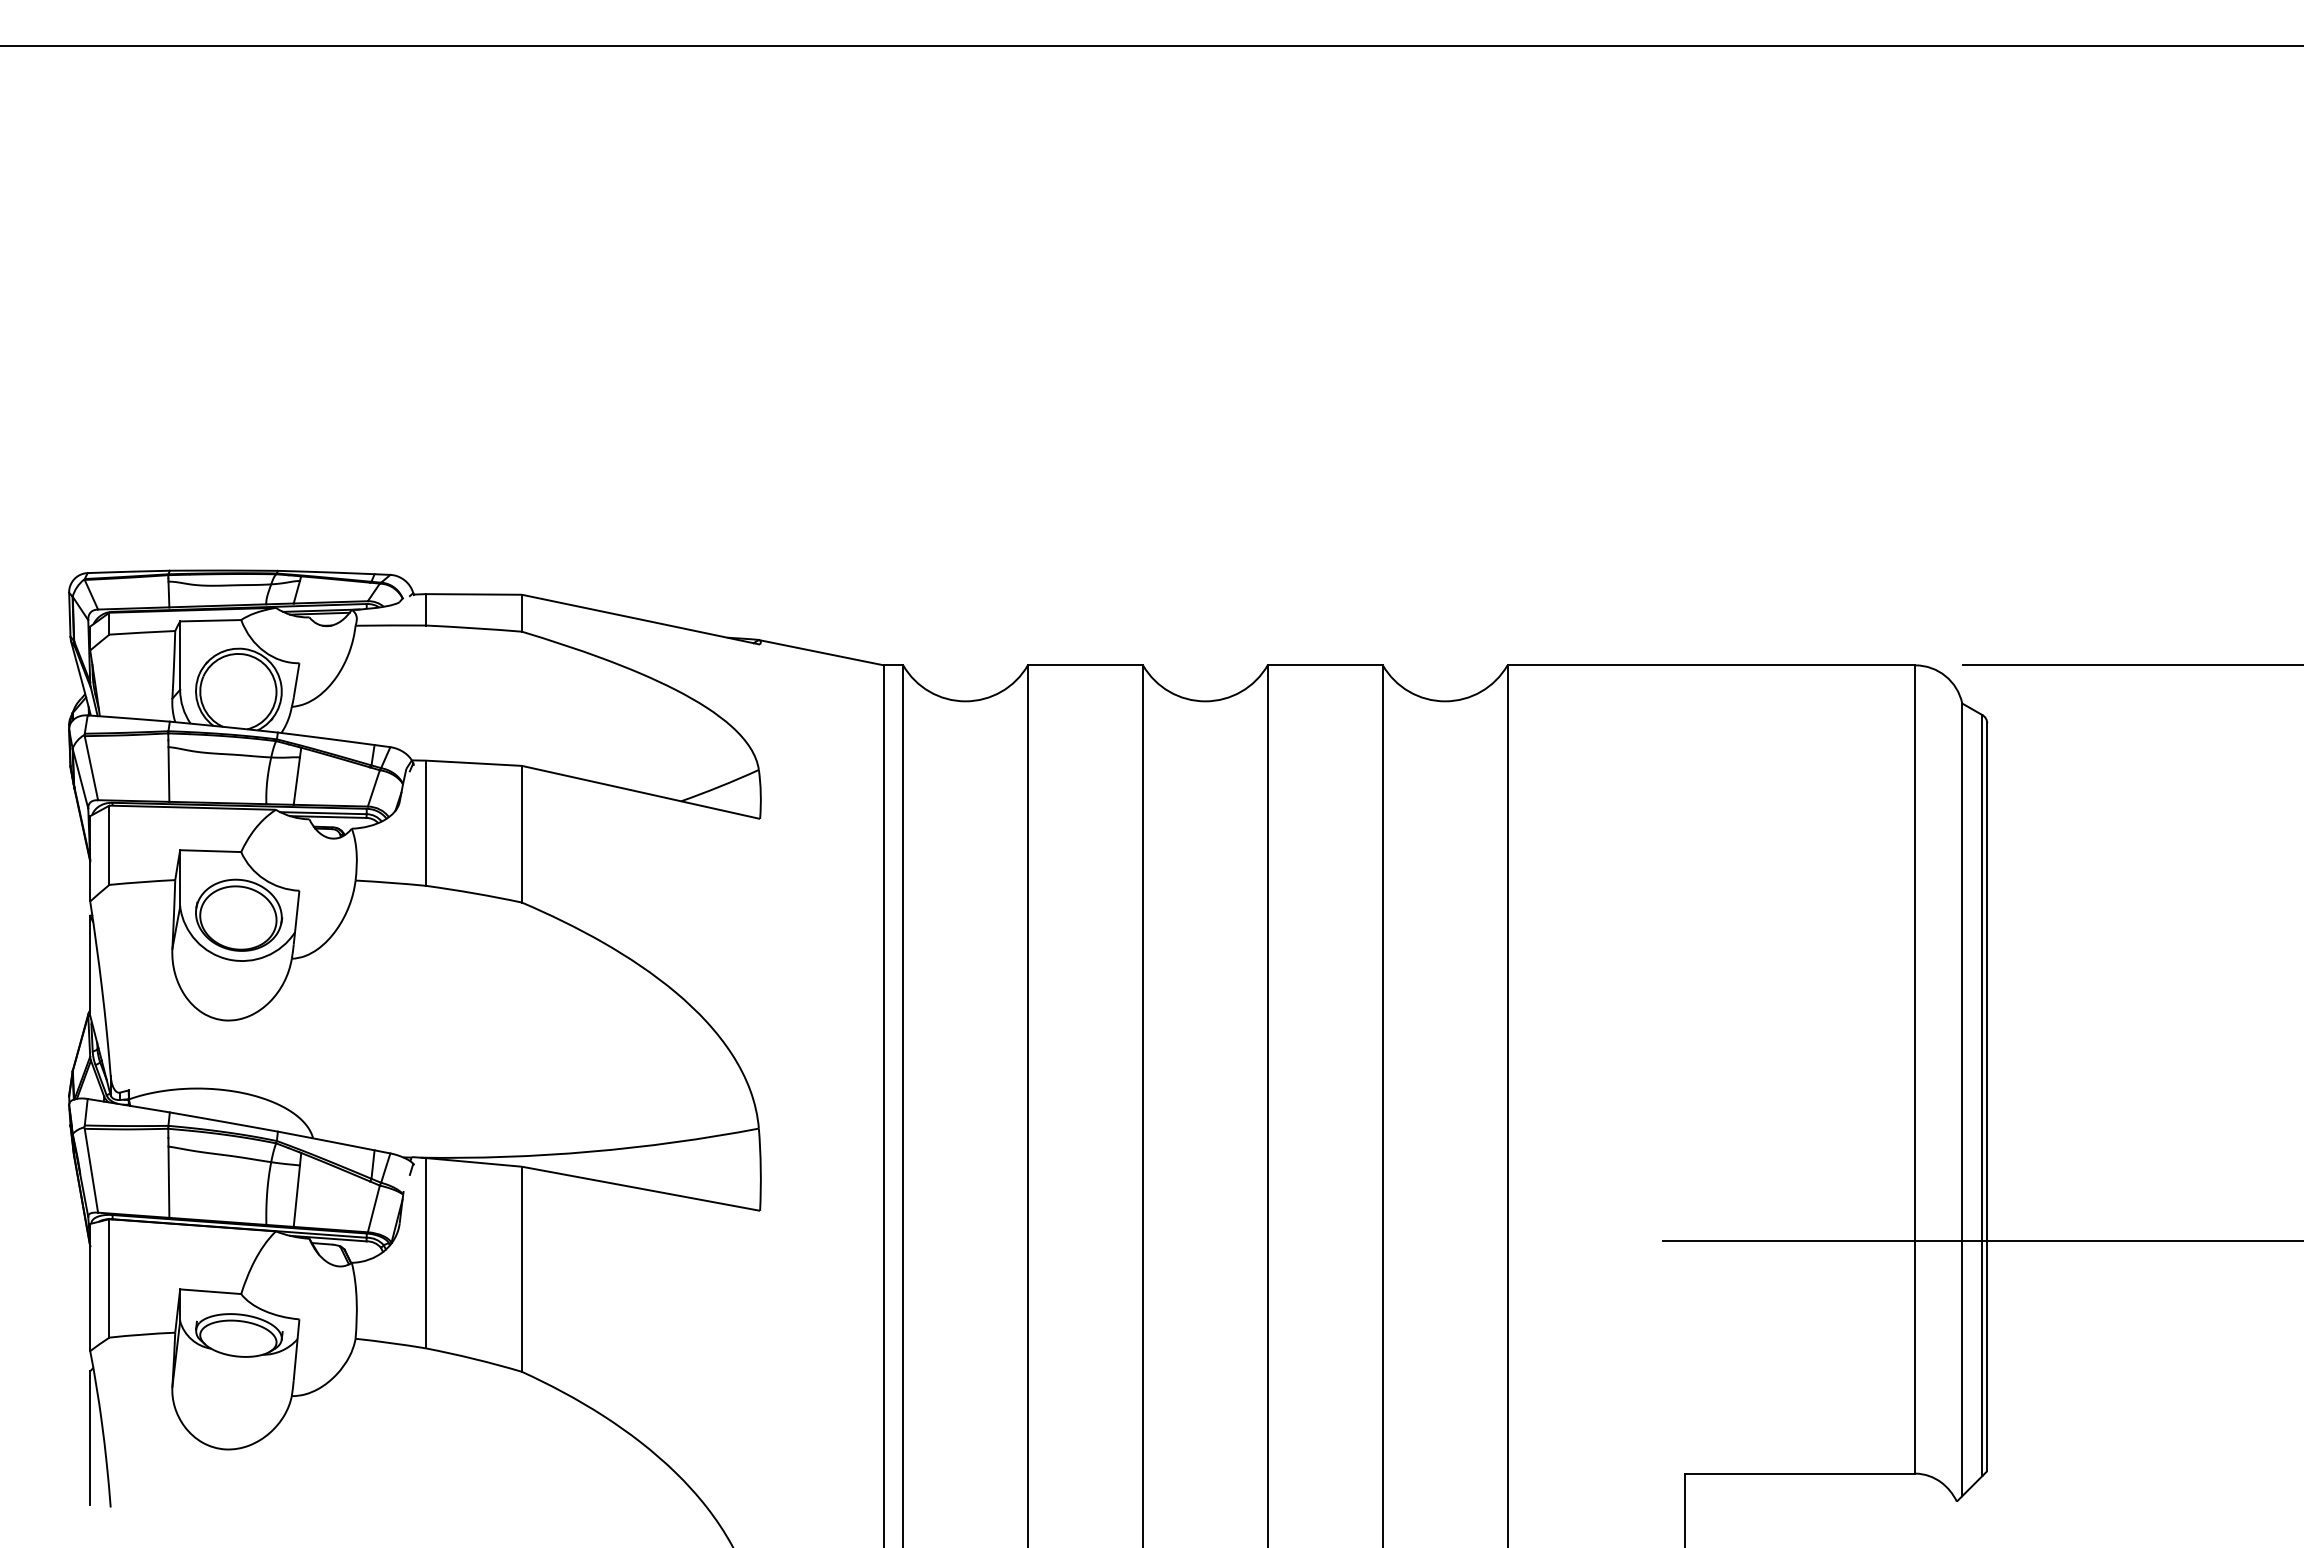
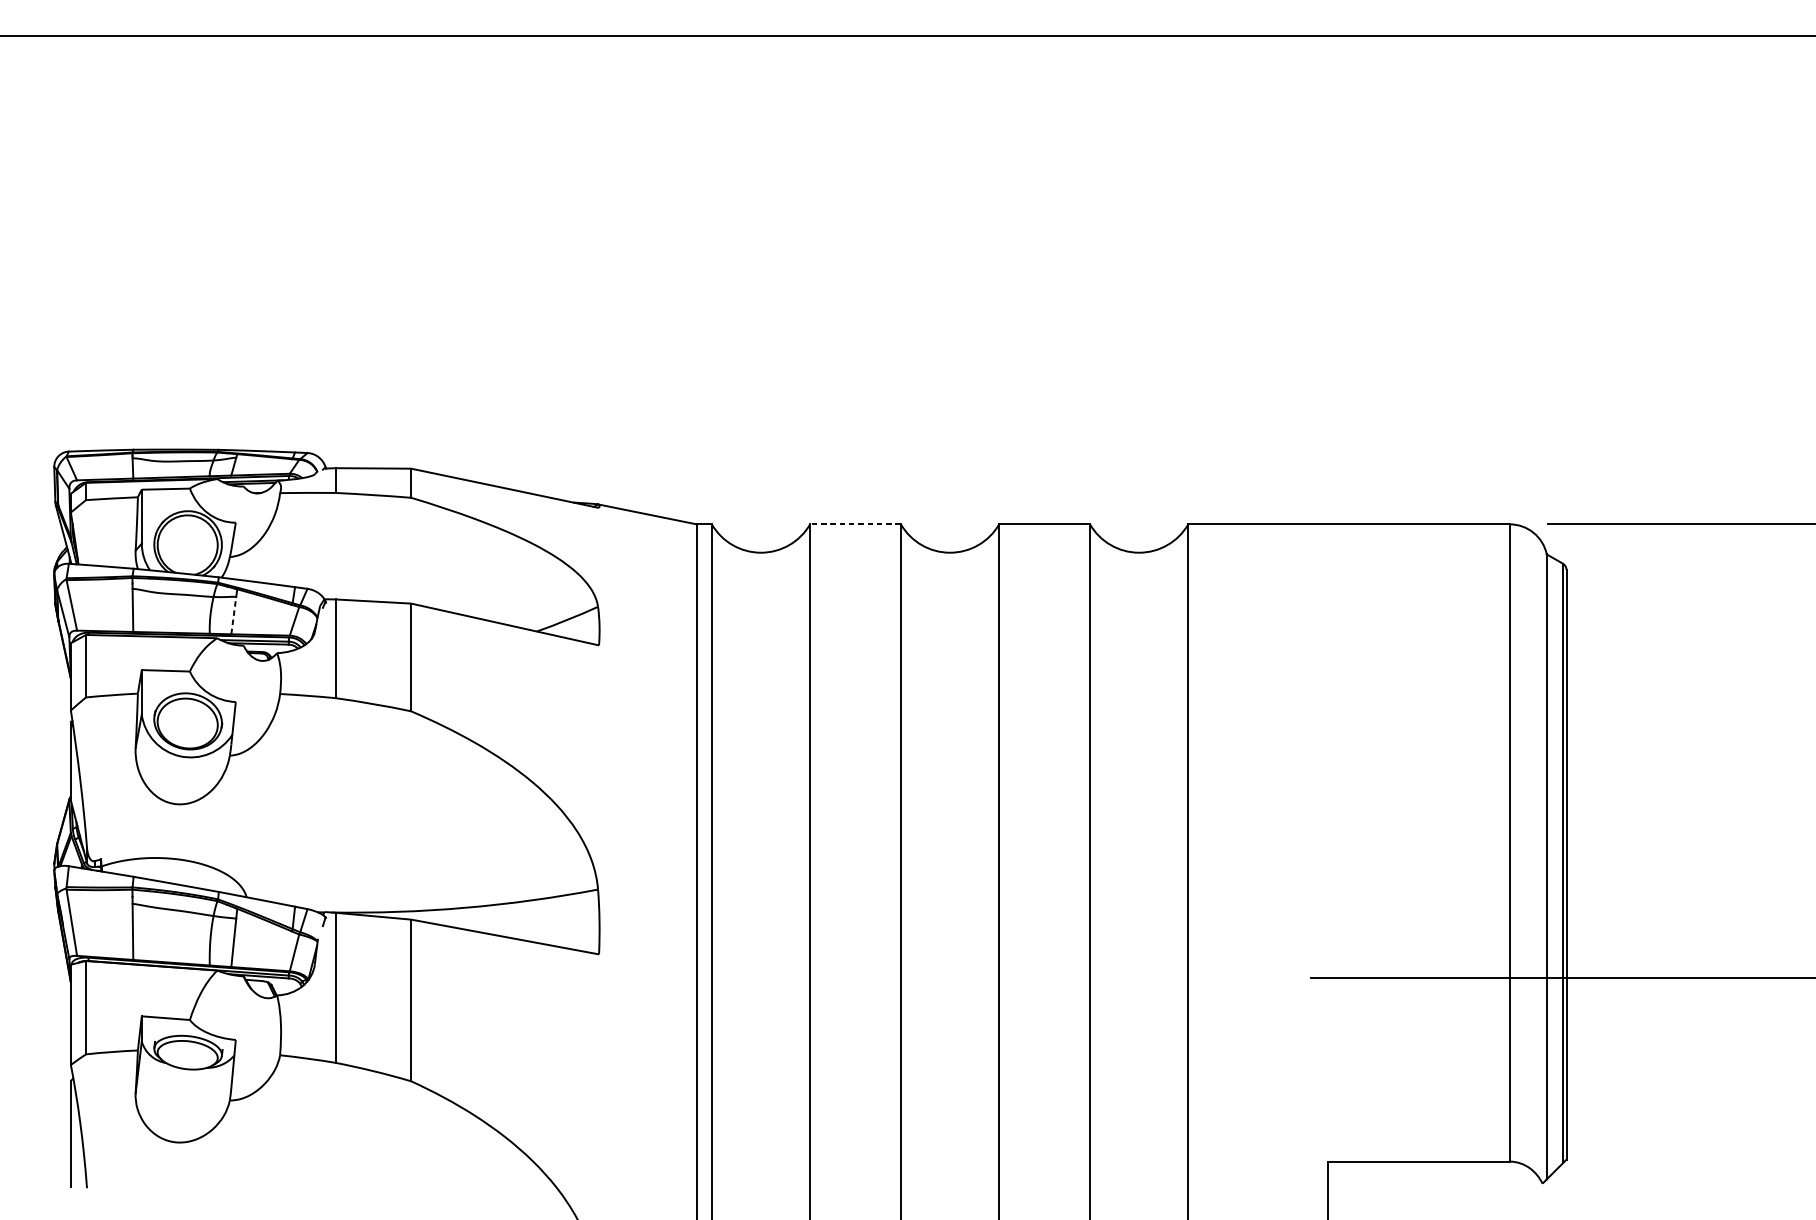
line: (1085, 665) -> (855, 524), solid -> dashed
line: (296, 781) -> (233, 615), solid -> dashed

